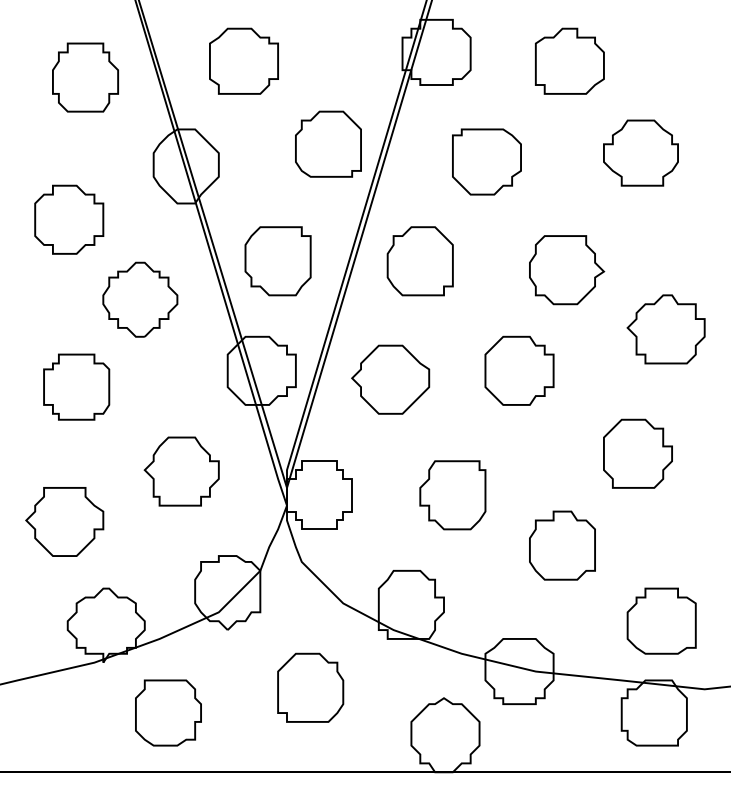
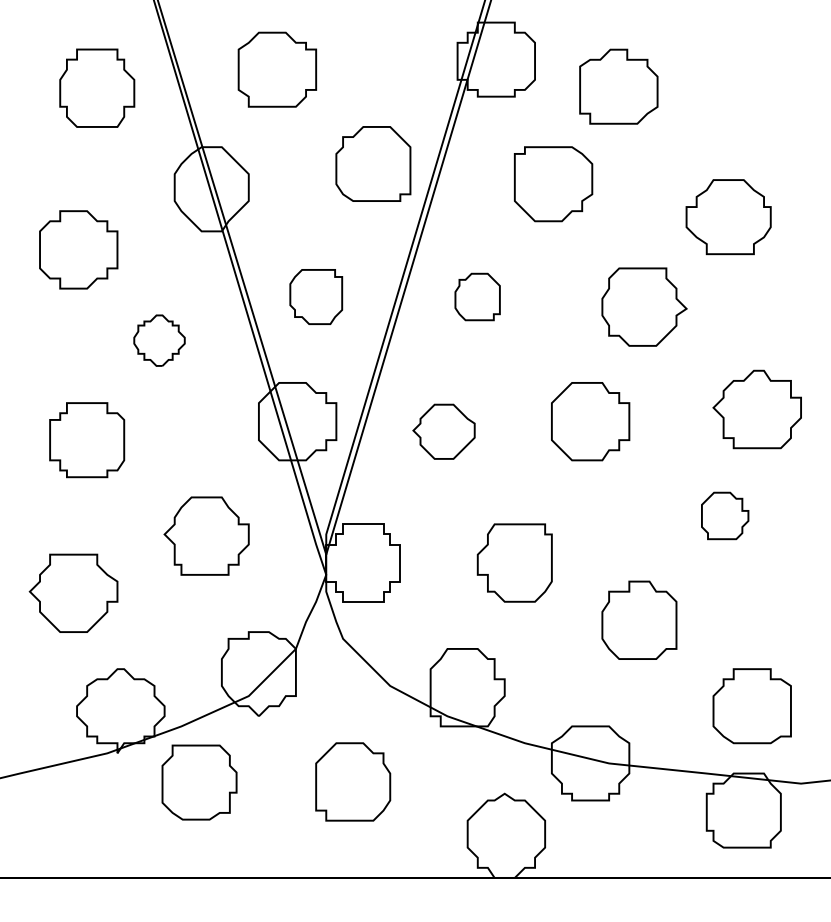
part: (569, 61) -> (618, 86), moved
part: (640, 153) -> (728, 217), moved
part: (278, 260) -> (316, 296), size x0.7
part: (420, 260) -> (477, 296), size x0.6
part: (140, 299) -> (159, 340), size x0.6
part: (665, 329) -> (756, 409), moved
part: (390, 379) -> (443, 431), size x0.7
part: (637, 453) -> (724, 515), size x0.6
part: (168, 712) -> (199, 782), moved

